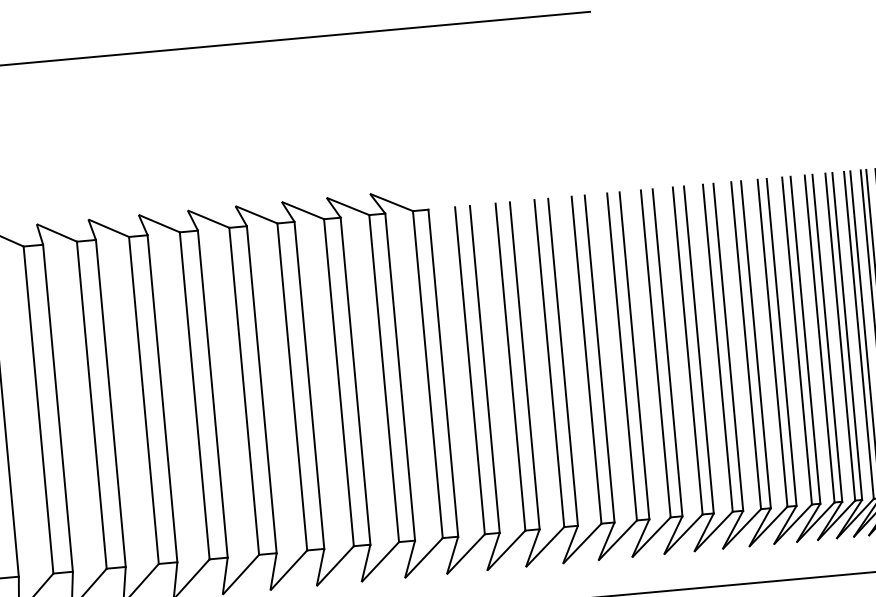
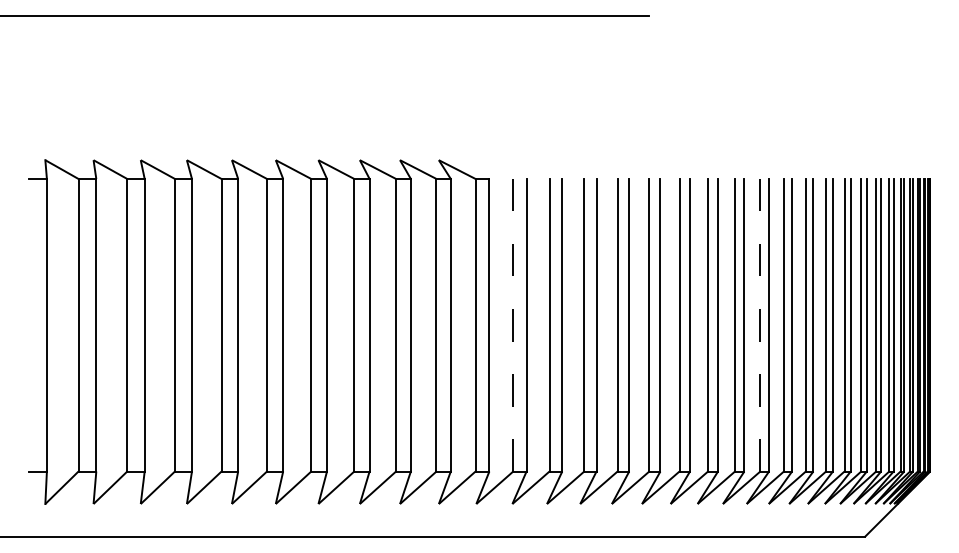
line: (746, 345) -> (760, 325), solid -> dashed
line: (470, 371) -> (513, 325), solid -> dashed

